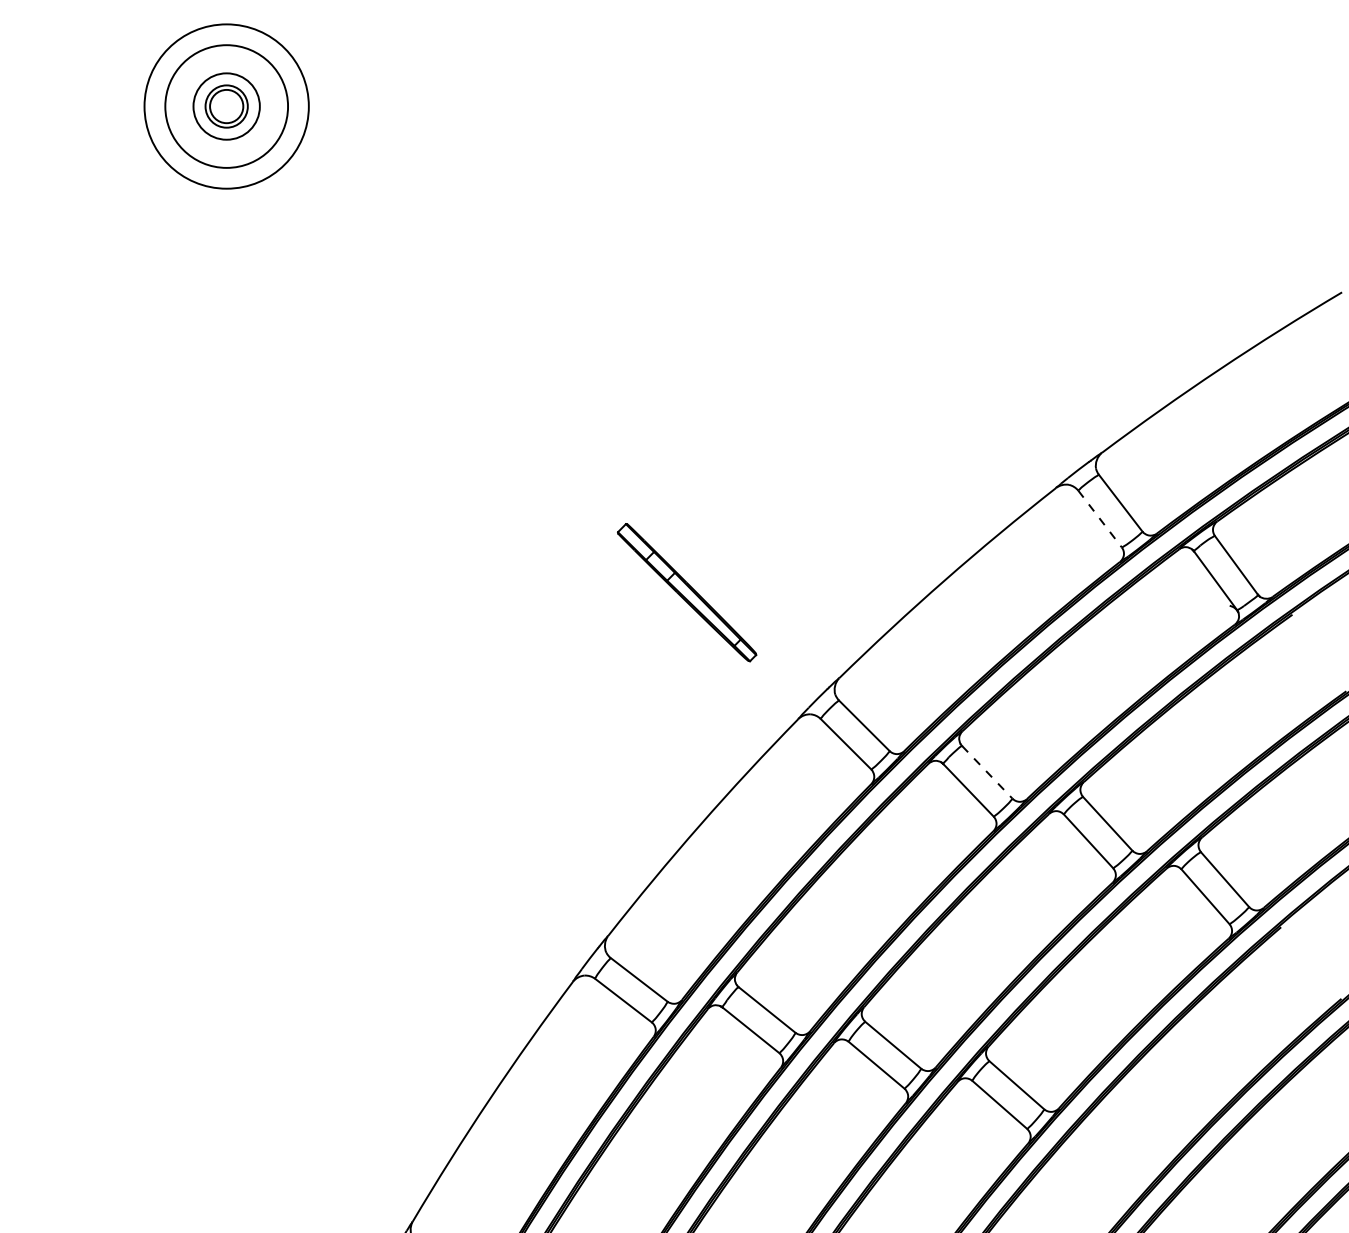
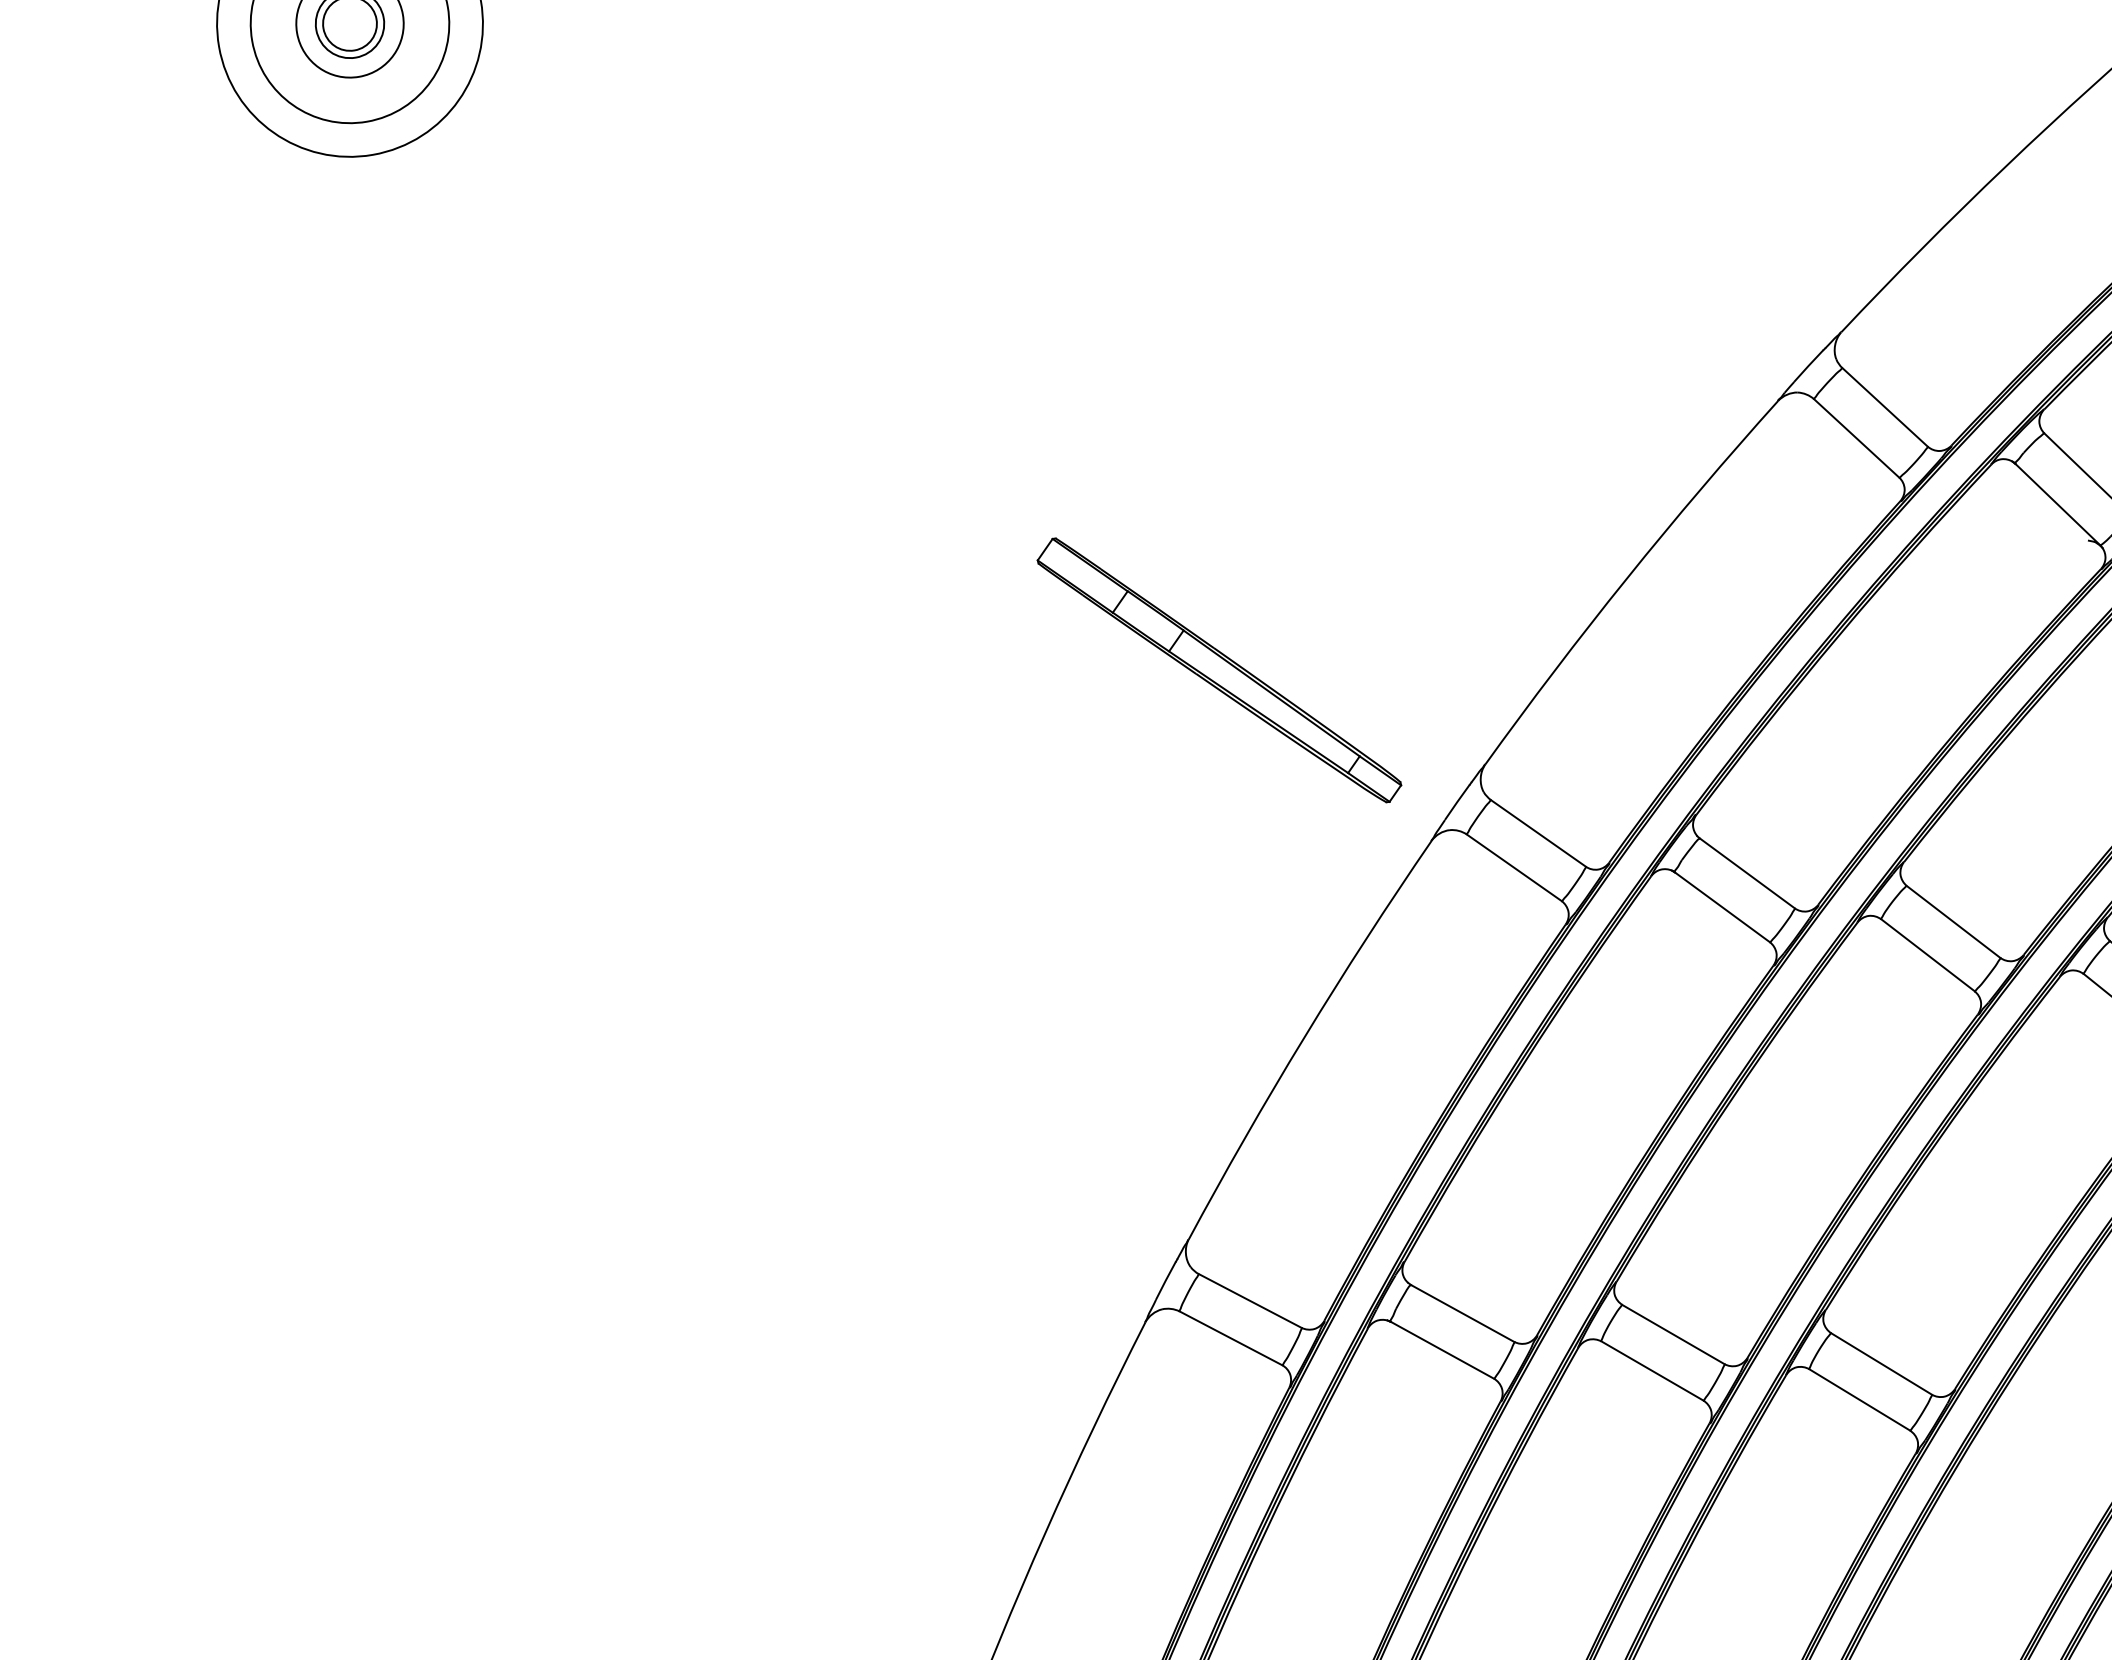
line: (1100, 519) -> (1857, 438), dashed -> solid
part: (686, 592) -> (1217, 670), size x1.43
line: (987, 772) -> (1747, 873), dashed -> solid

